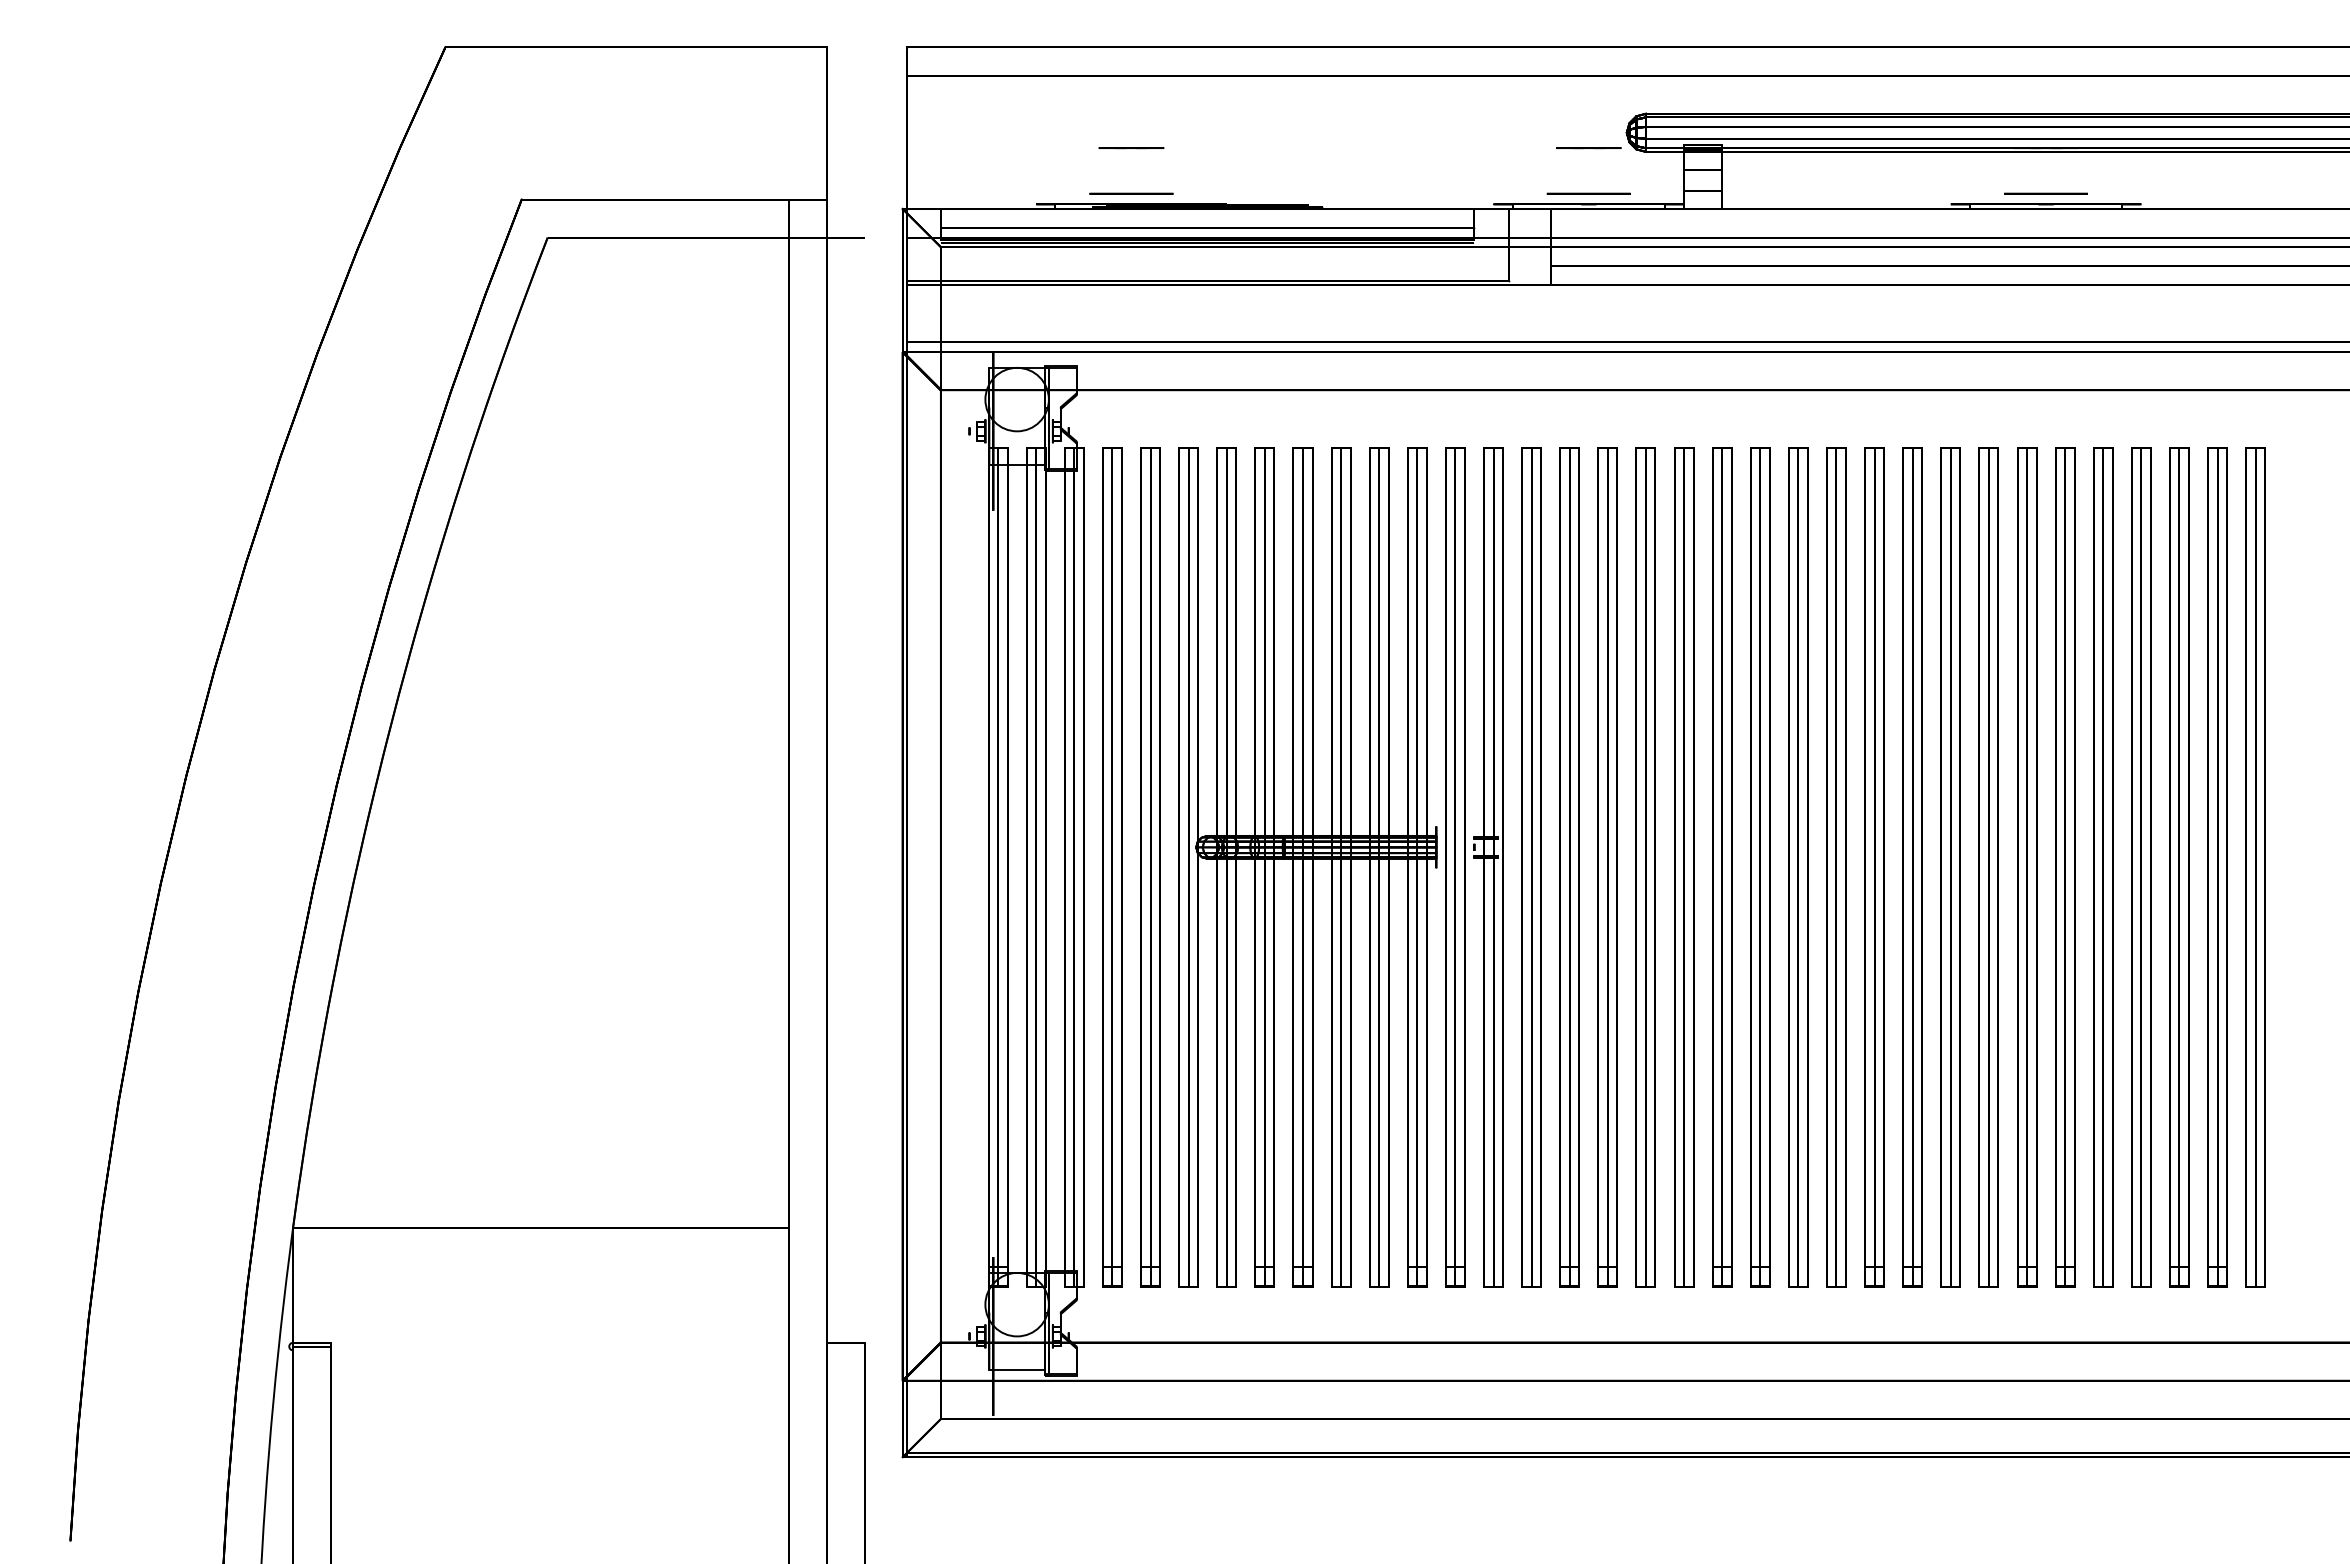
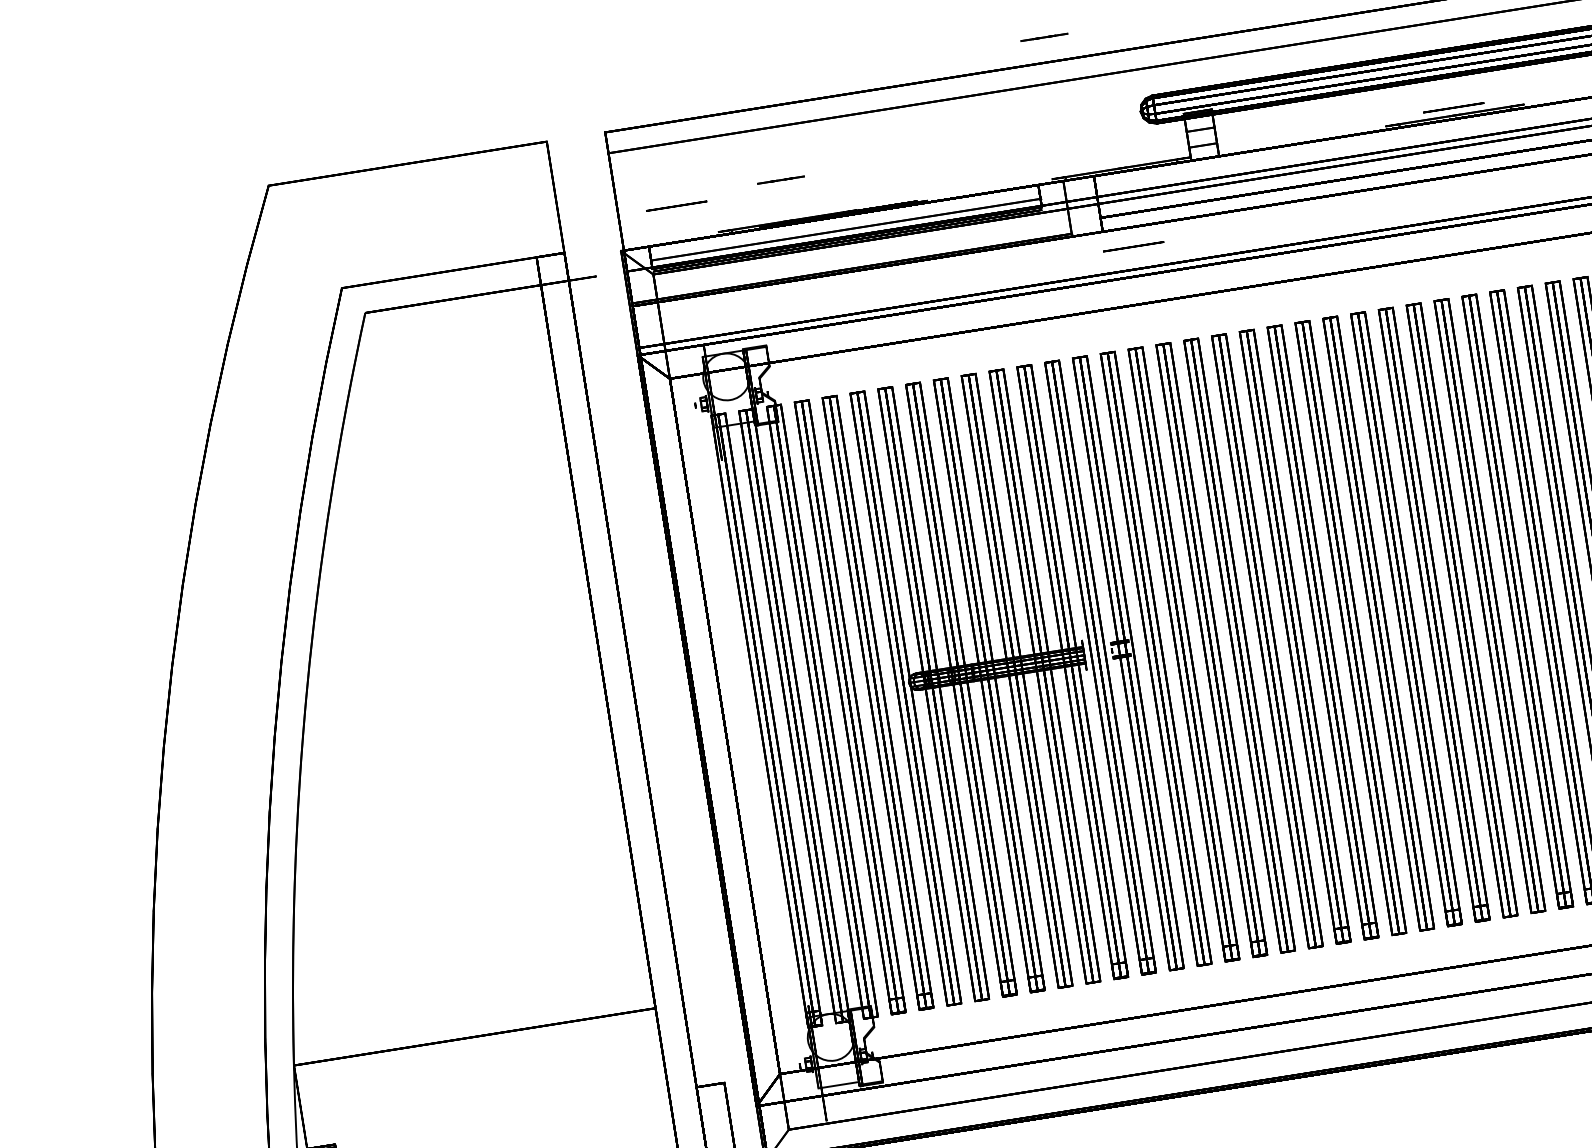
line: (1588, 148) -> (1044, 37), moved
circle: (1131, 193) -> (676, 205), moved
circle: (1588, 193) -> (1133, 246), moved

